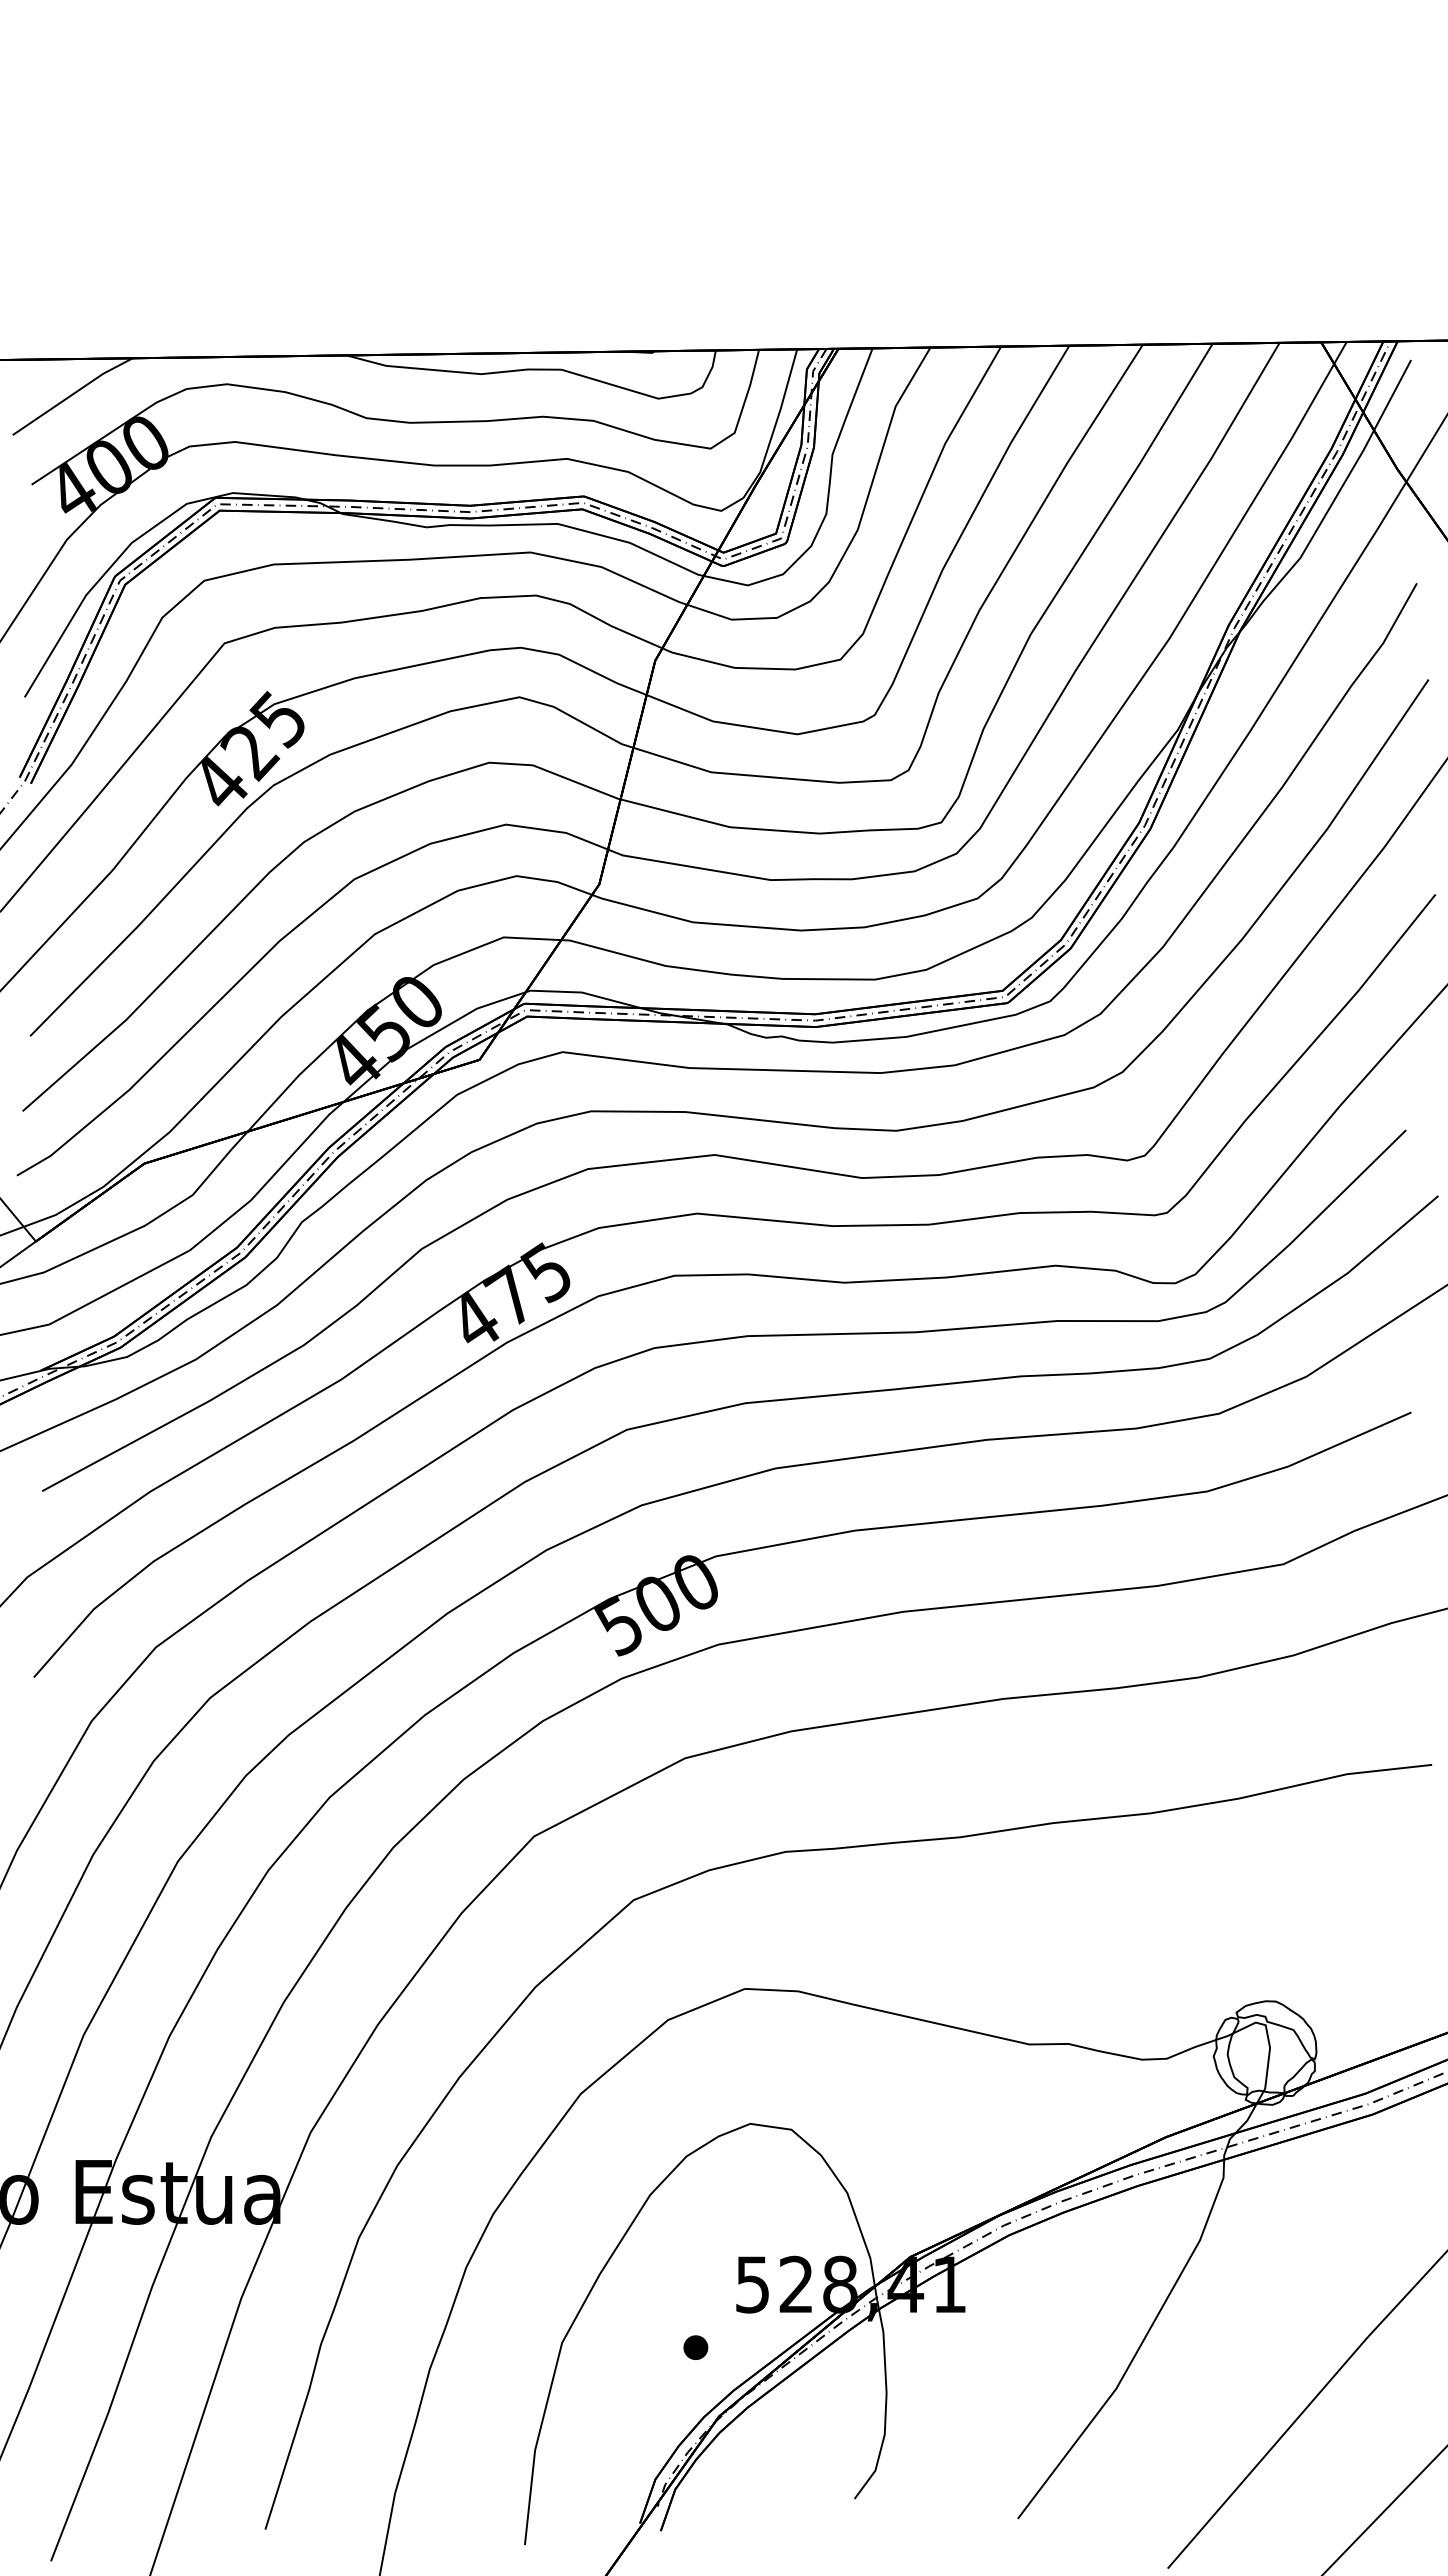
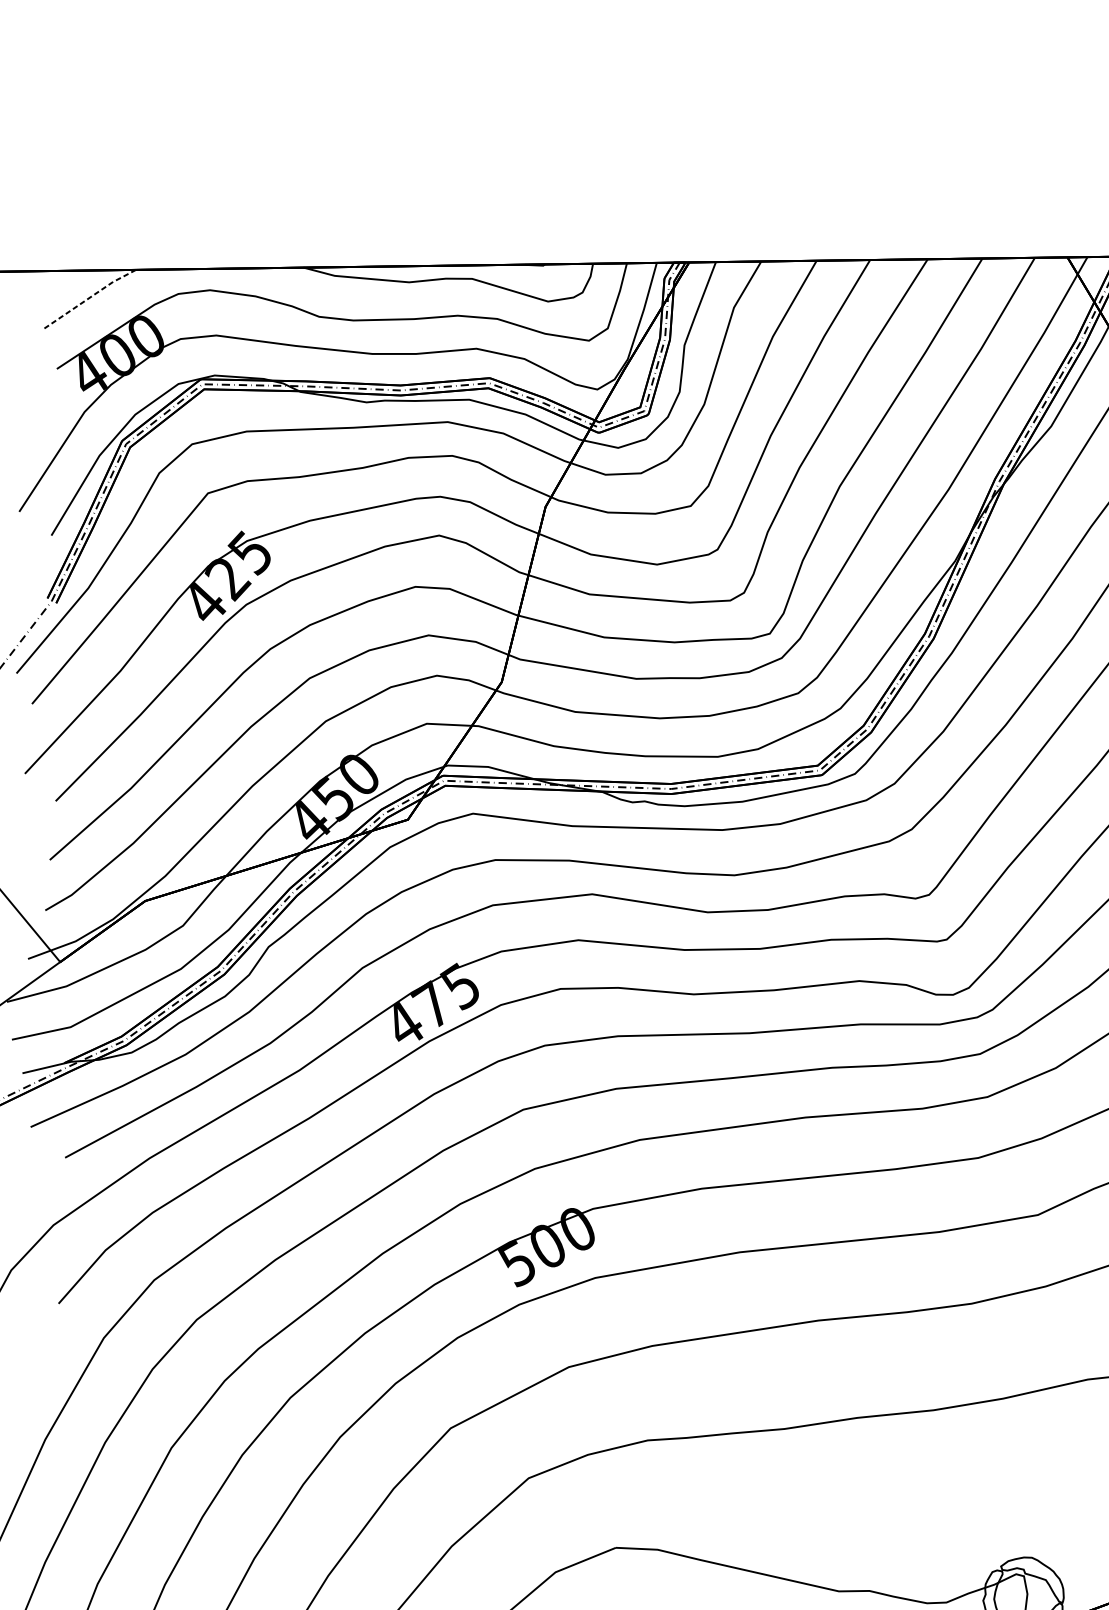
line: (72, 394) -> (88, 298), solid -> dashed

